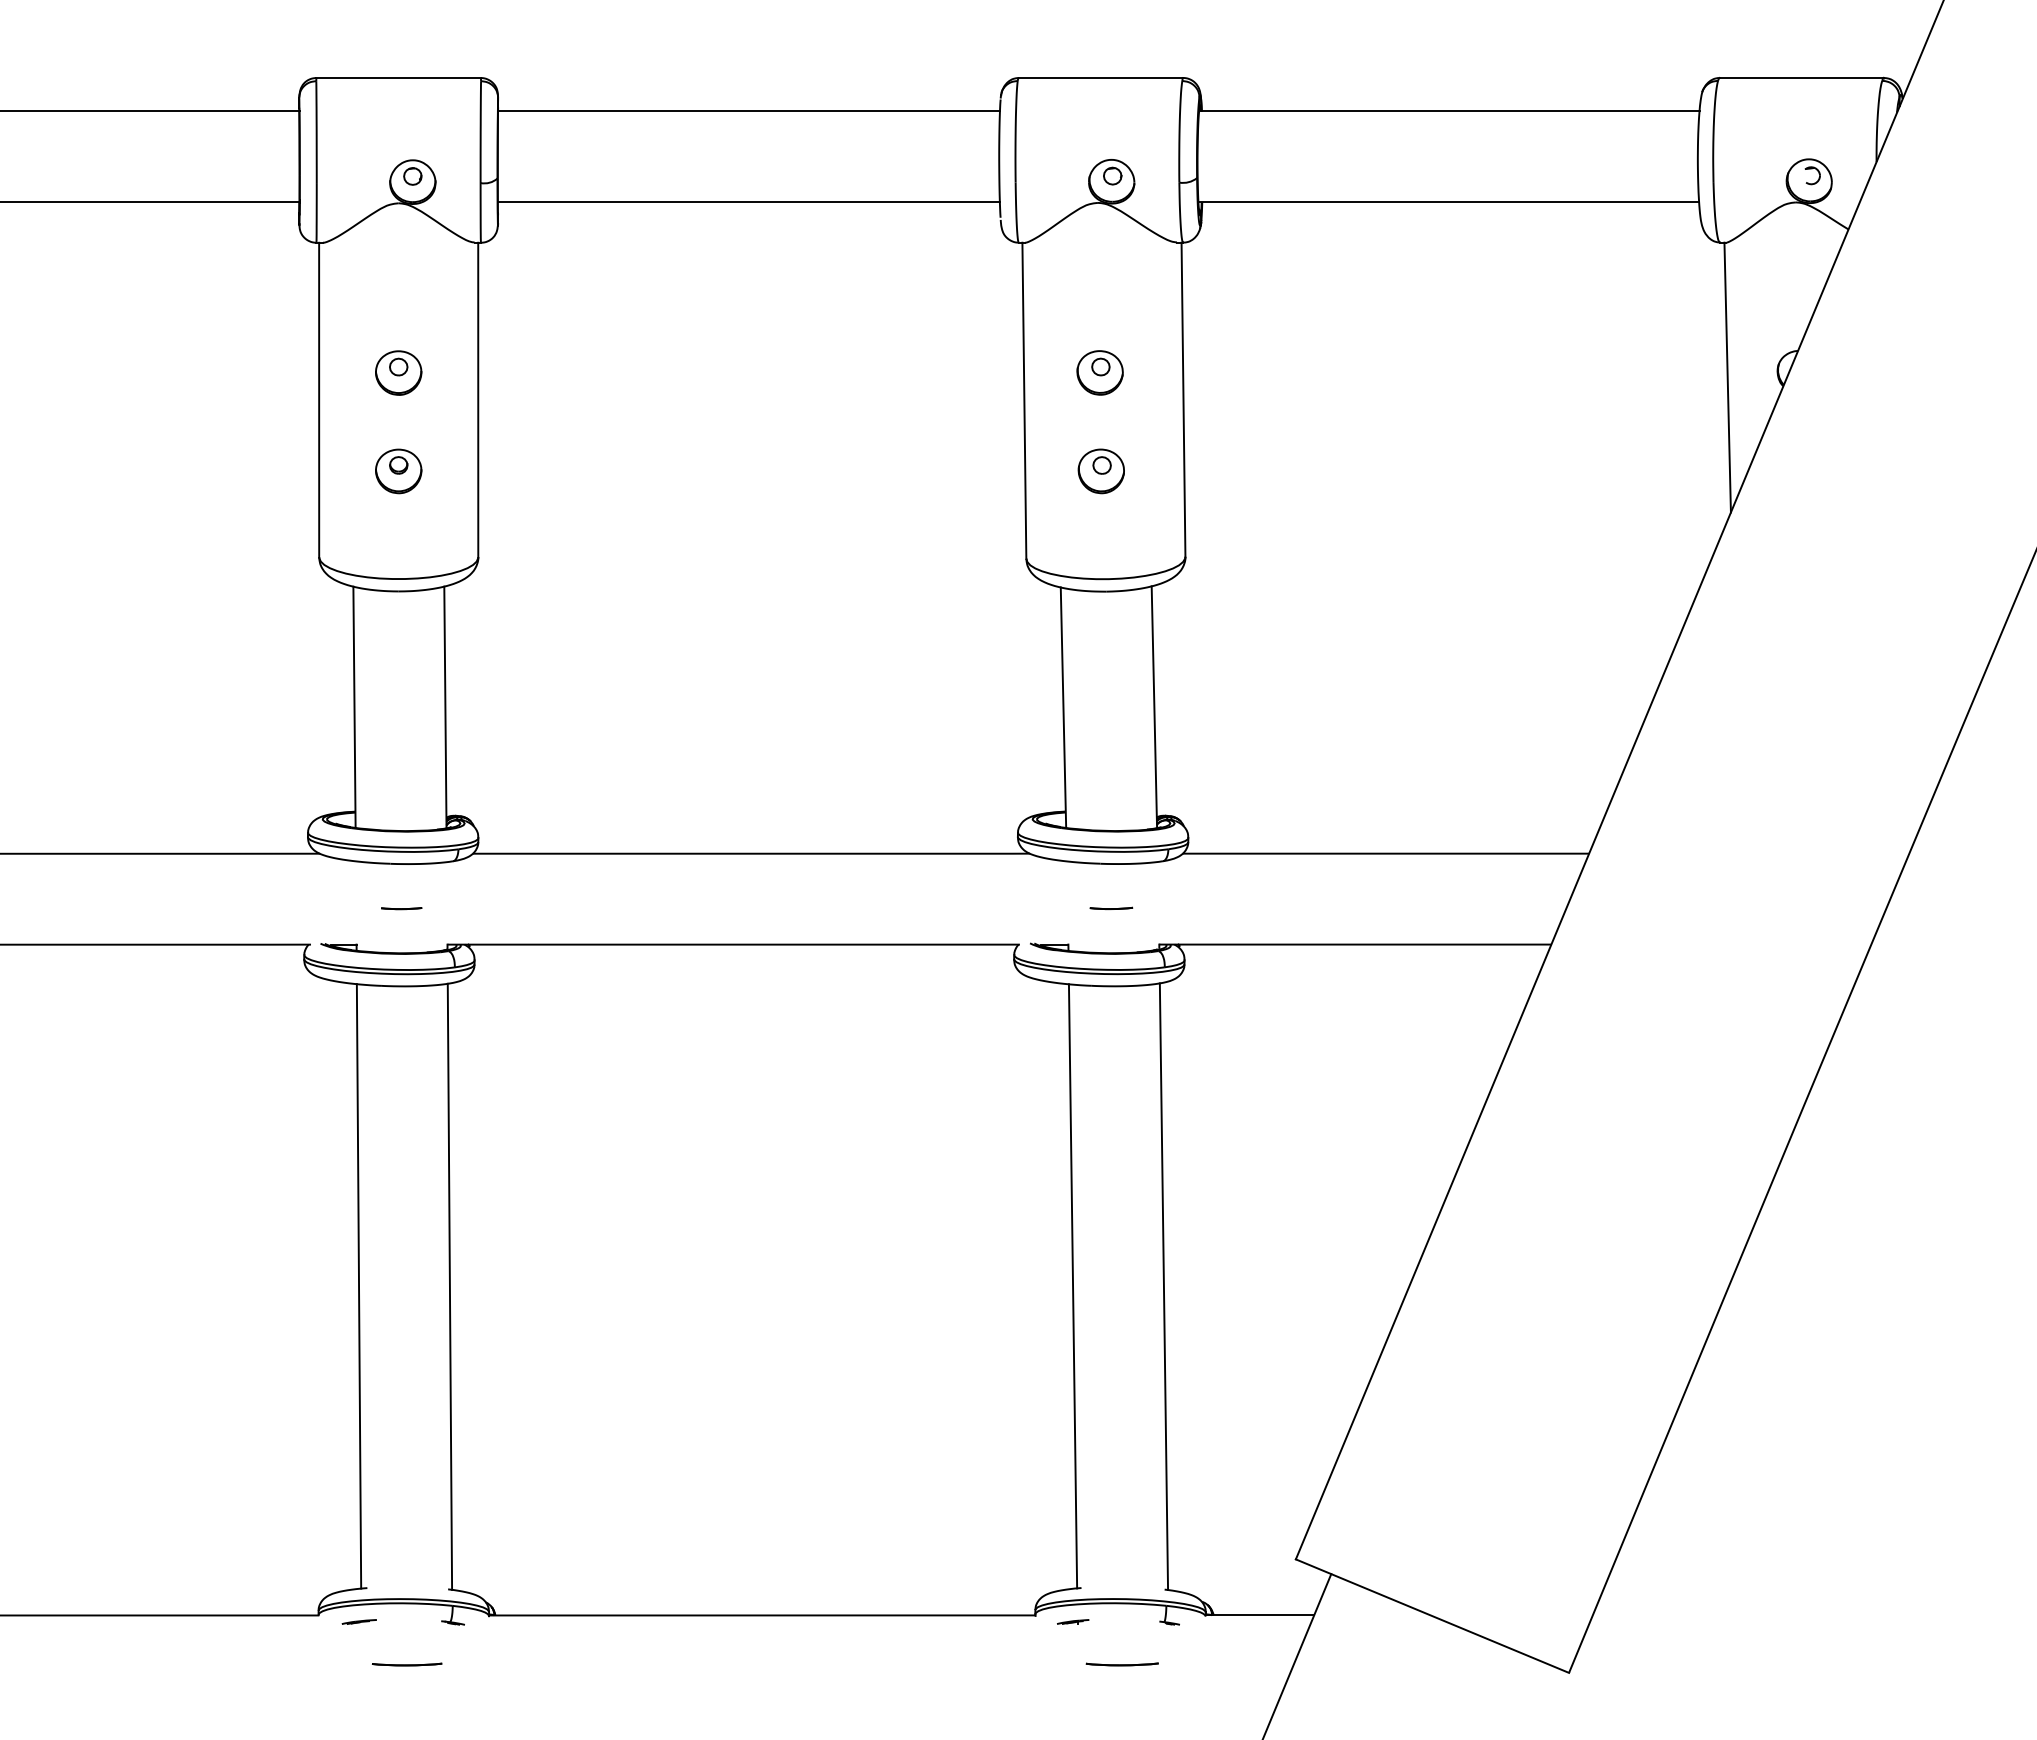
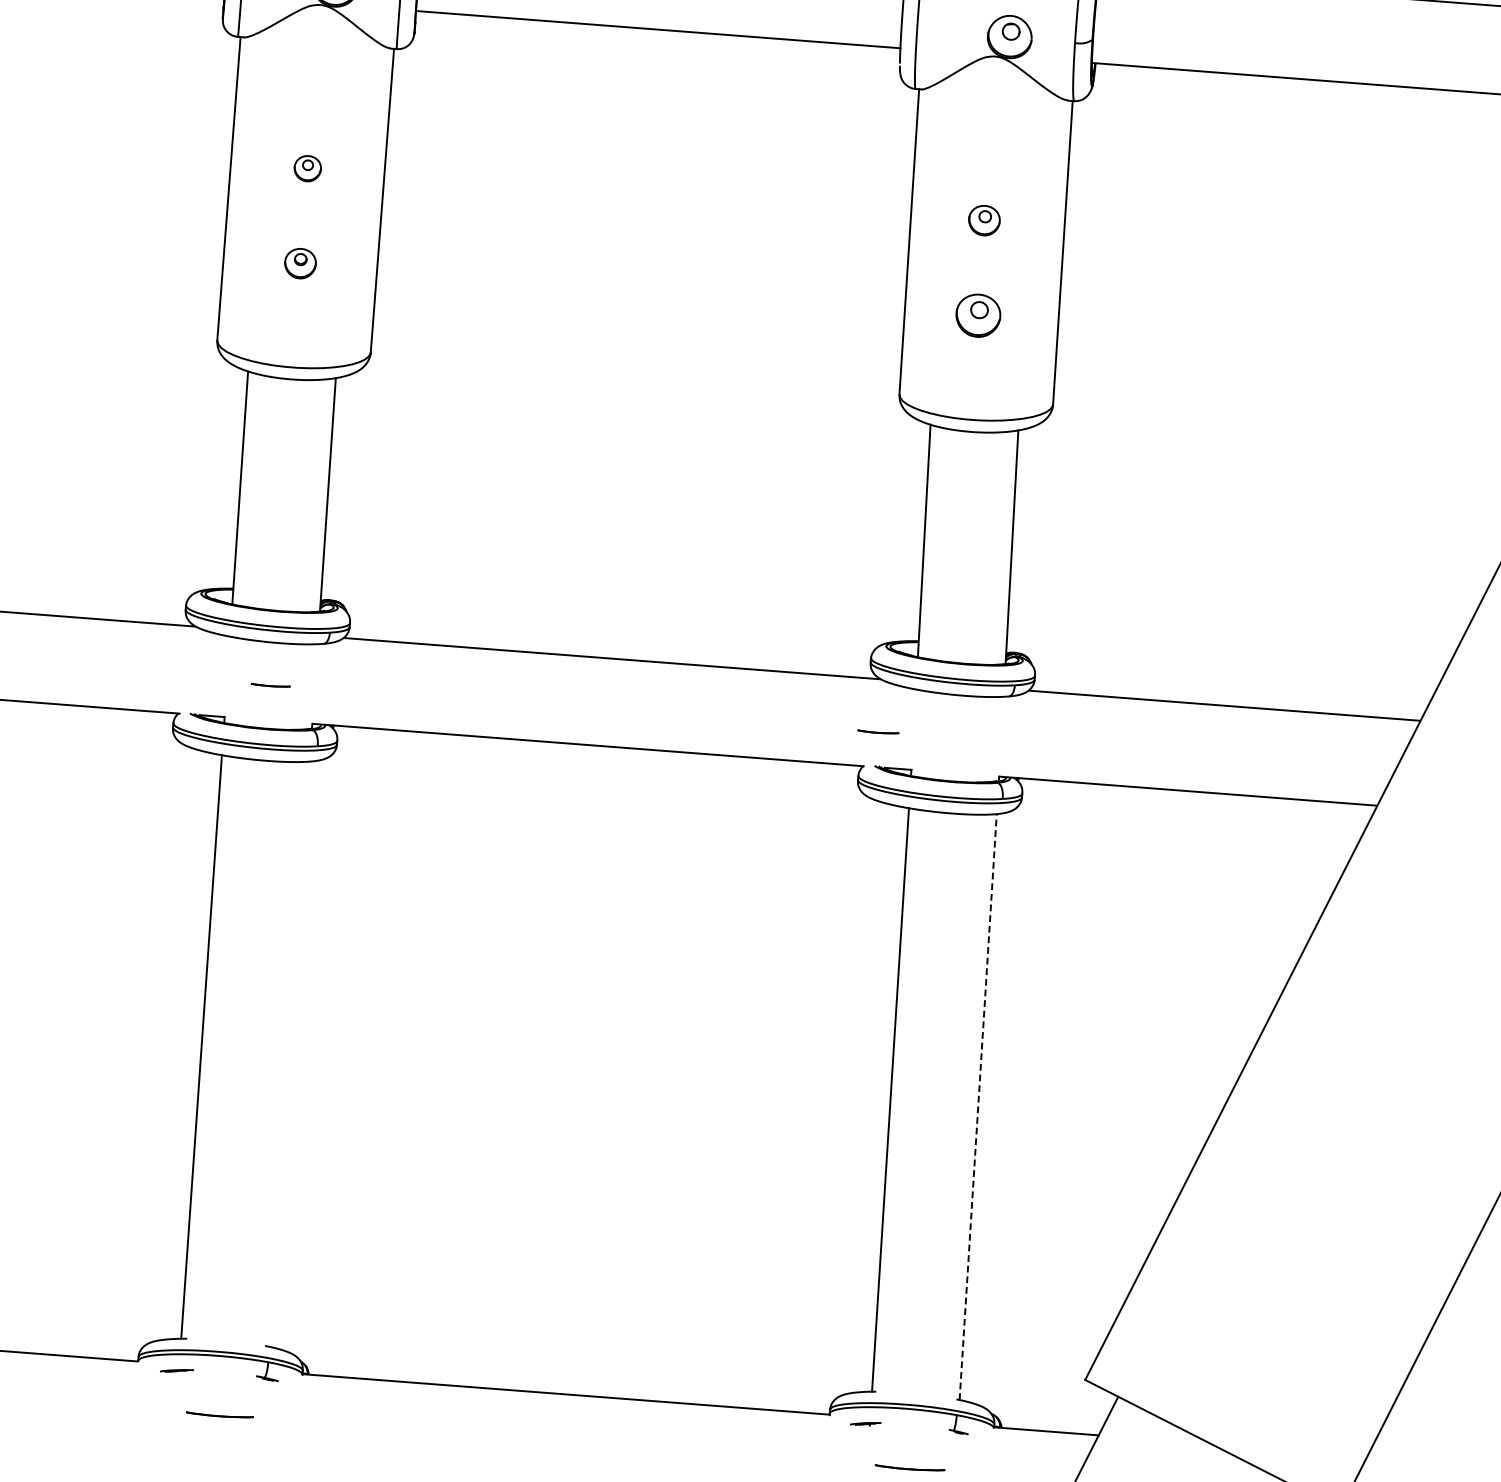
part: (398, 372) -> (307, 168), size x0.6
part: (1099, 372) -> (983, 220), size x0.7
part: (398, 471) -> (300, 263), size x0.7
line: (1111, 908) -> (878, 732), moved
line: (449, 1286) -> (288, 1053), removed
line: (1163, 1286) -> (977, 1106), solid -> dashed

